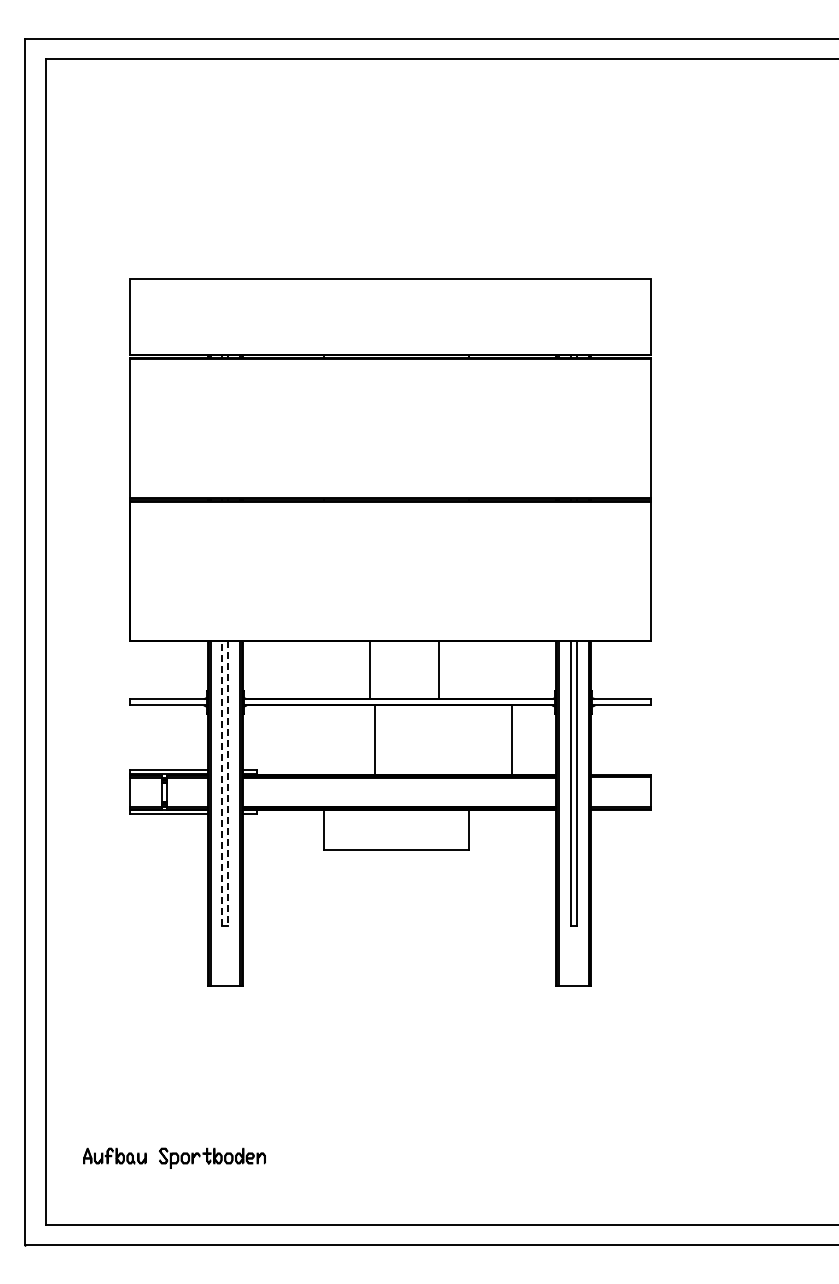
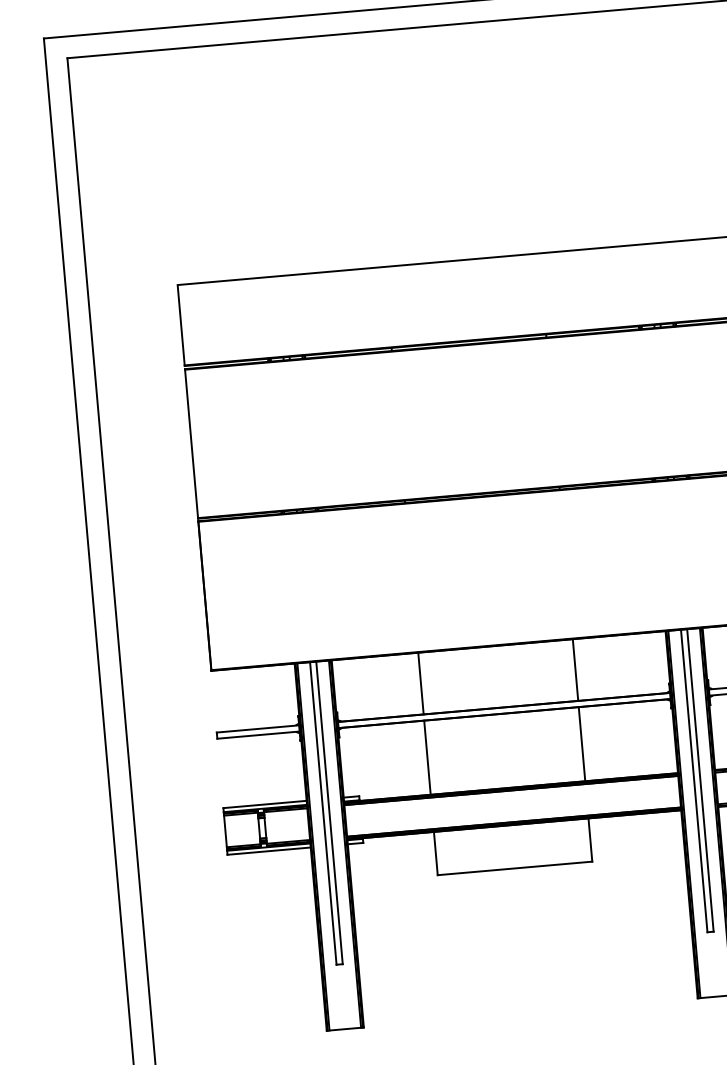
line: (370, 670) -> (421, 683), moved
line: (439, 670) -> (575, 670), moved
line: (375, 739) -> (427, 757), moved
line: (512, 739) -> (582, 743), moved
line: (222, 783) -> (323, 813), dashed -> solid
line: (228, 784) -> (329, 813), dashed -> solid

